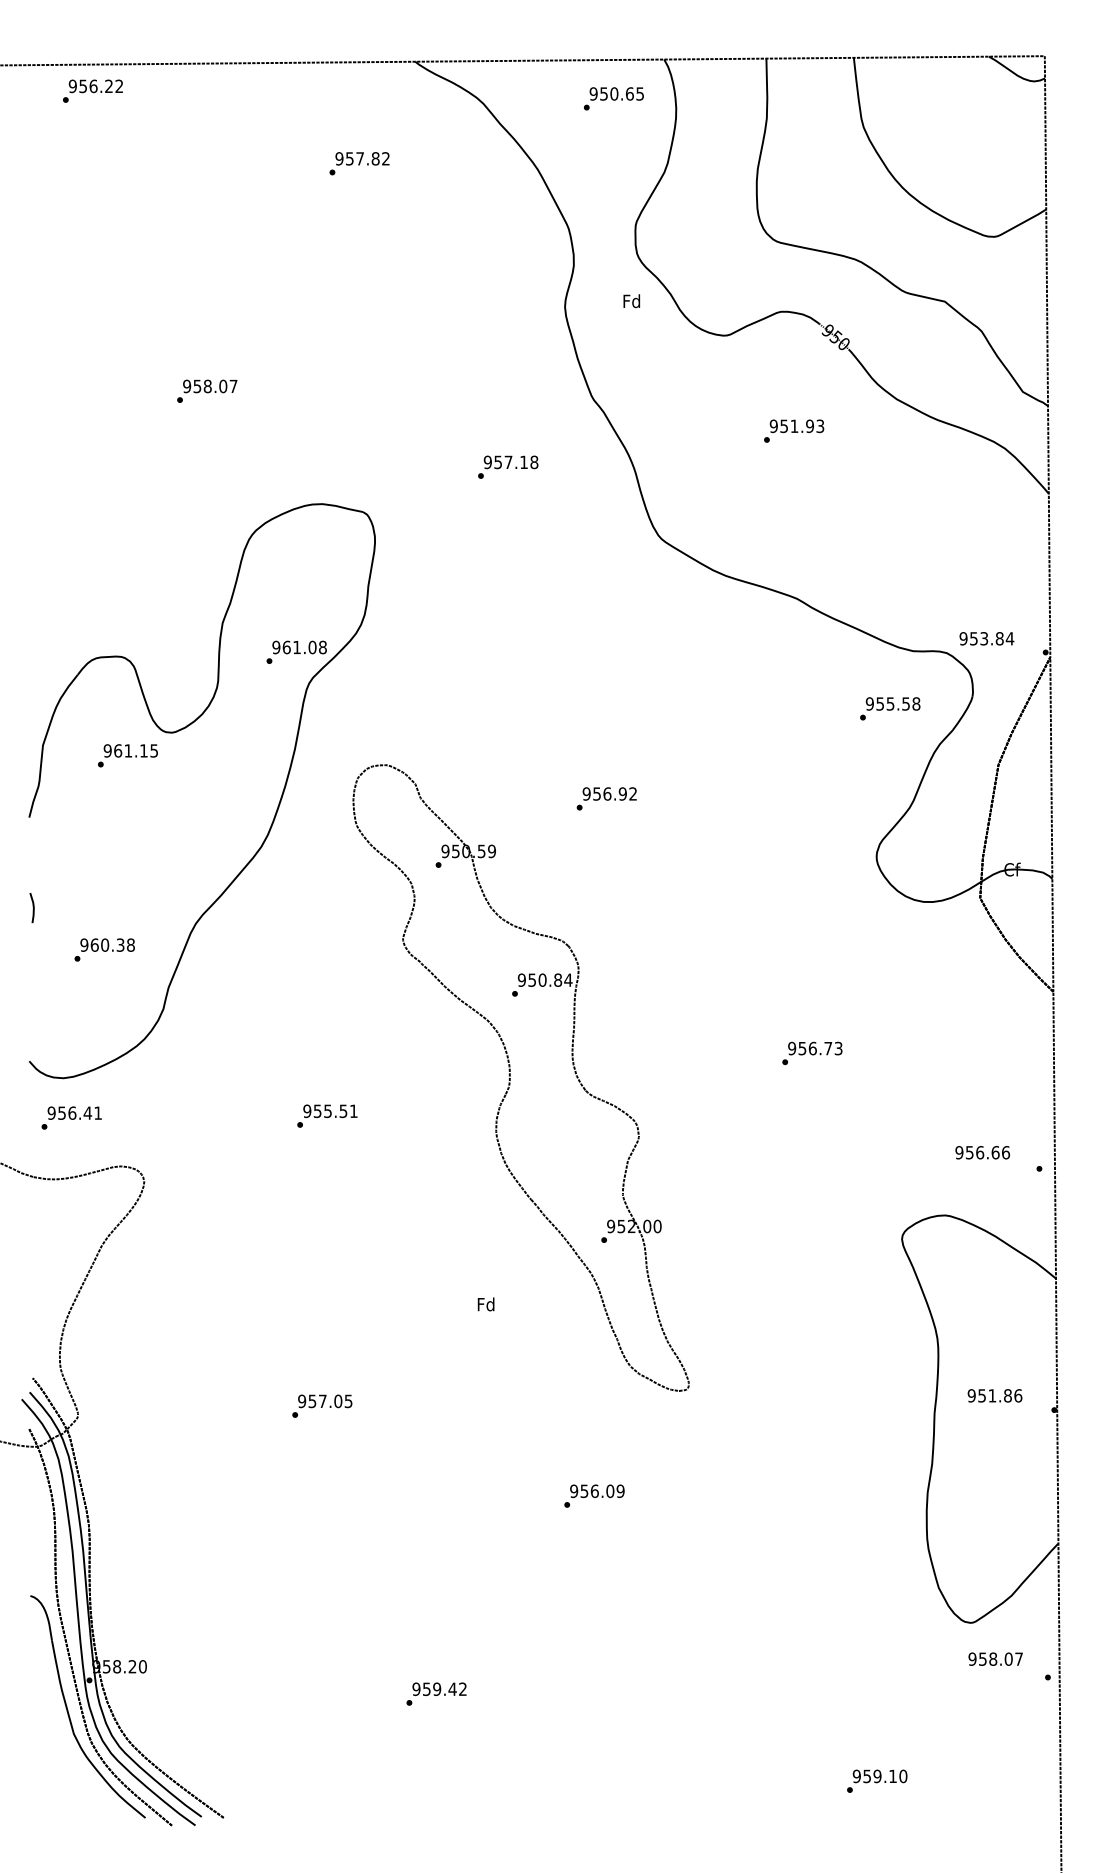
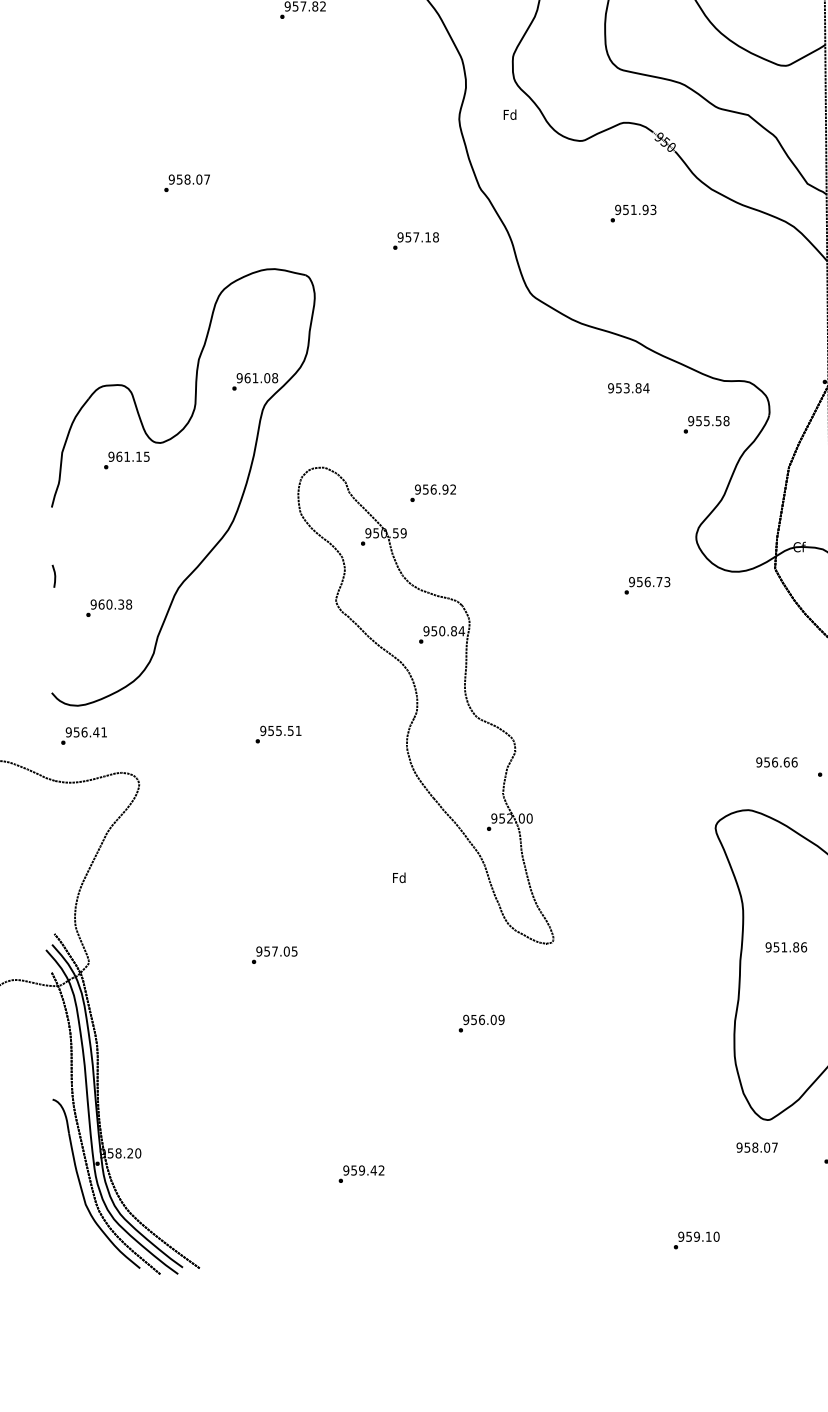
text: (986, 638) -> (628, 388), moved
text: (606, 798) -> (433, 493), moved
text: (812, 1053) -> (647, 585), moved
text: (995, 1658) -> (757, 1147), moved

